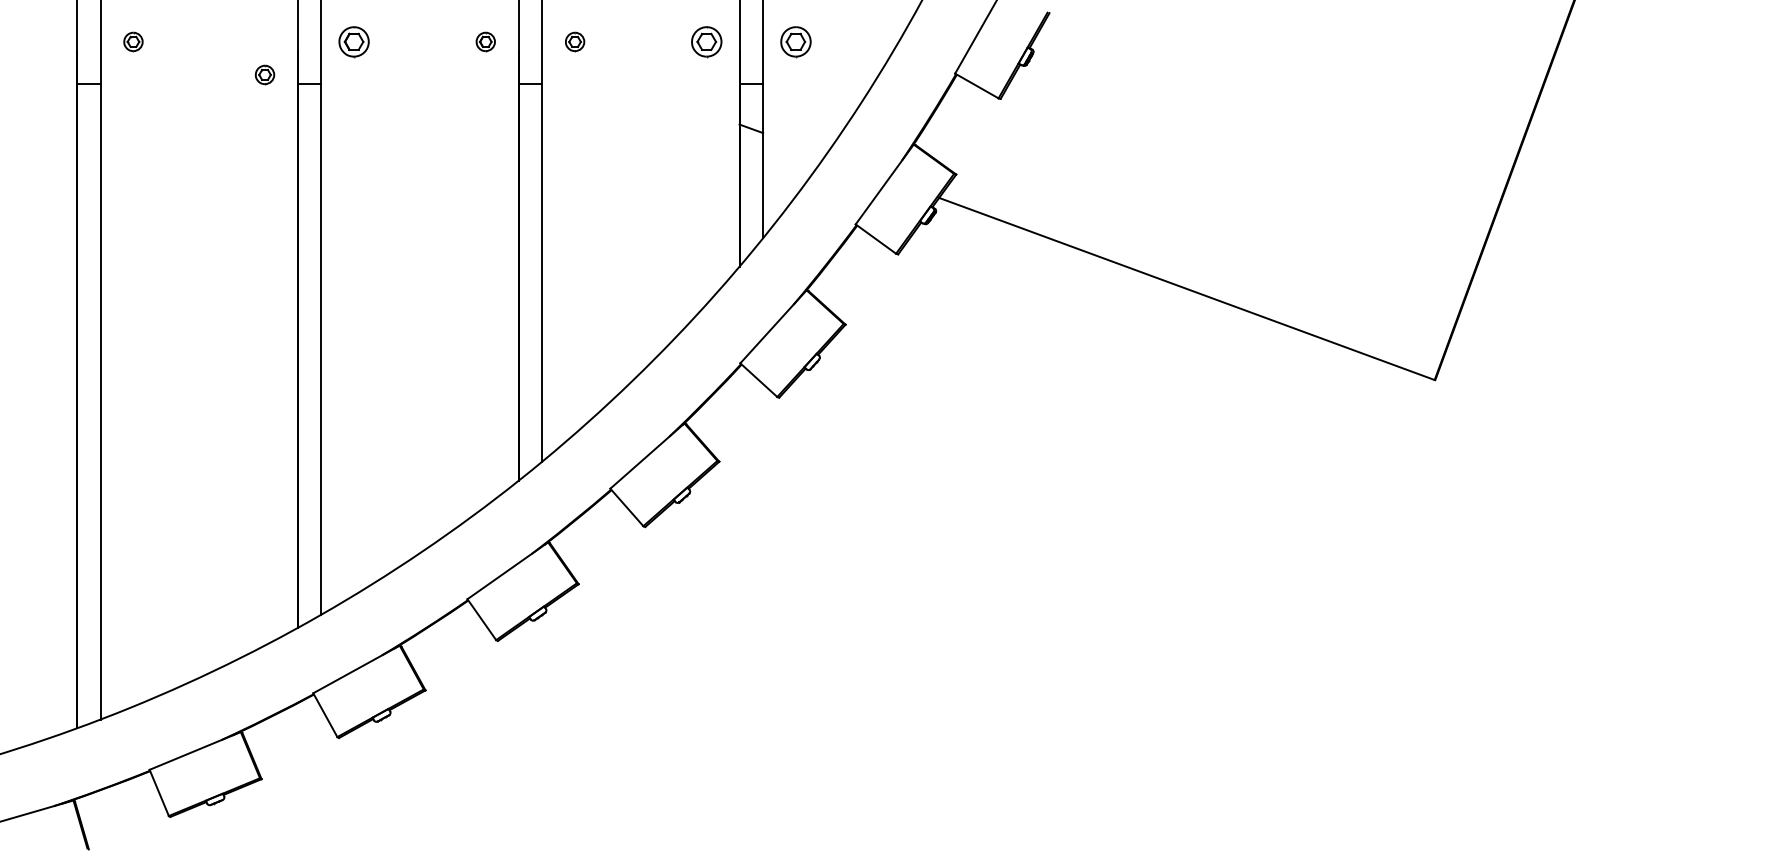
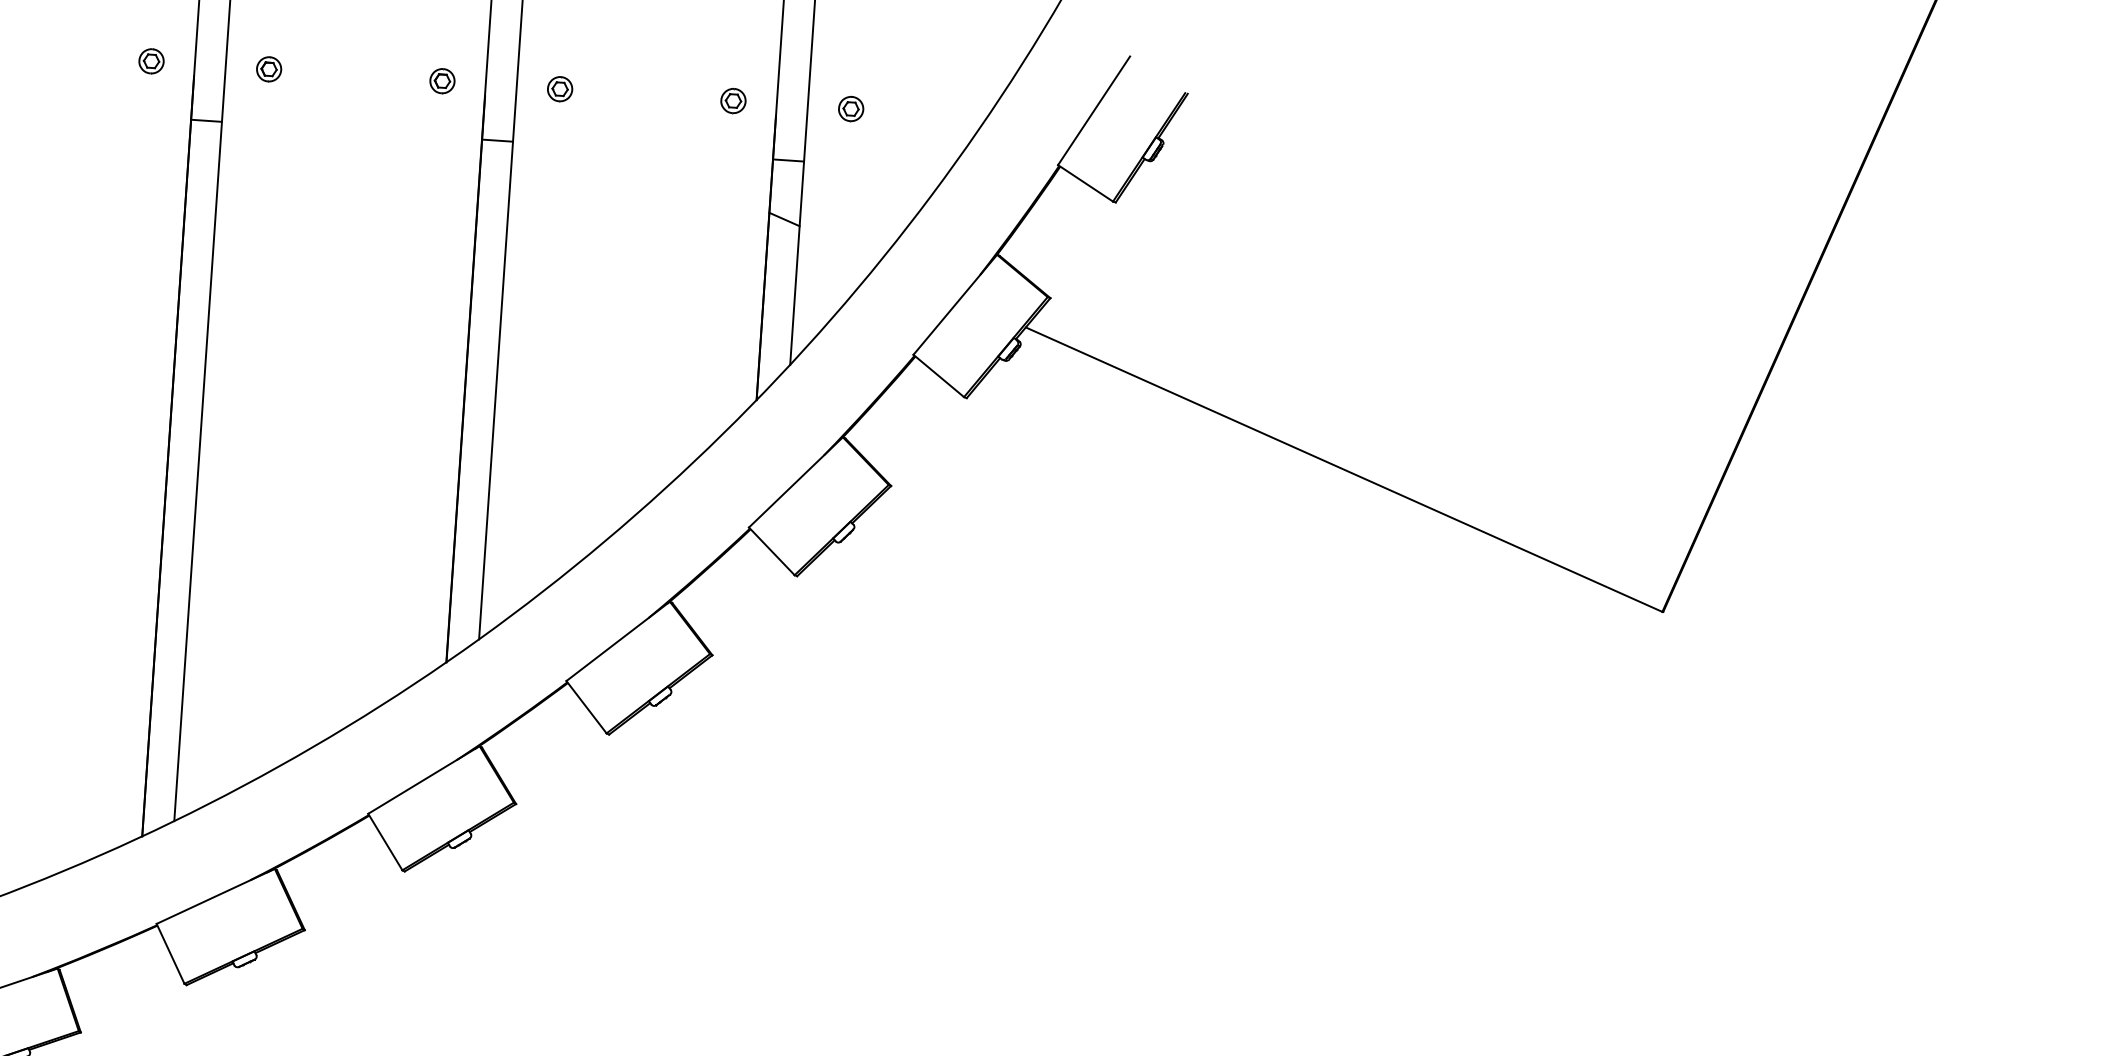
part: (354, 41) -> (269, 68), size x0.62
part: (706, 41) -> (733, 100), size x0.62
part: (795, 41) -> (850, 108), size x0.62
part: (265, 74) -> (152, 60), moved

